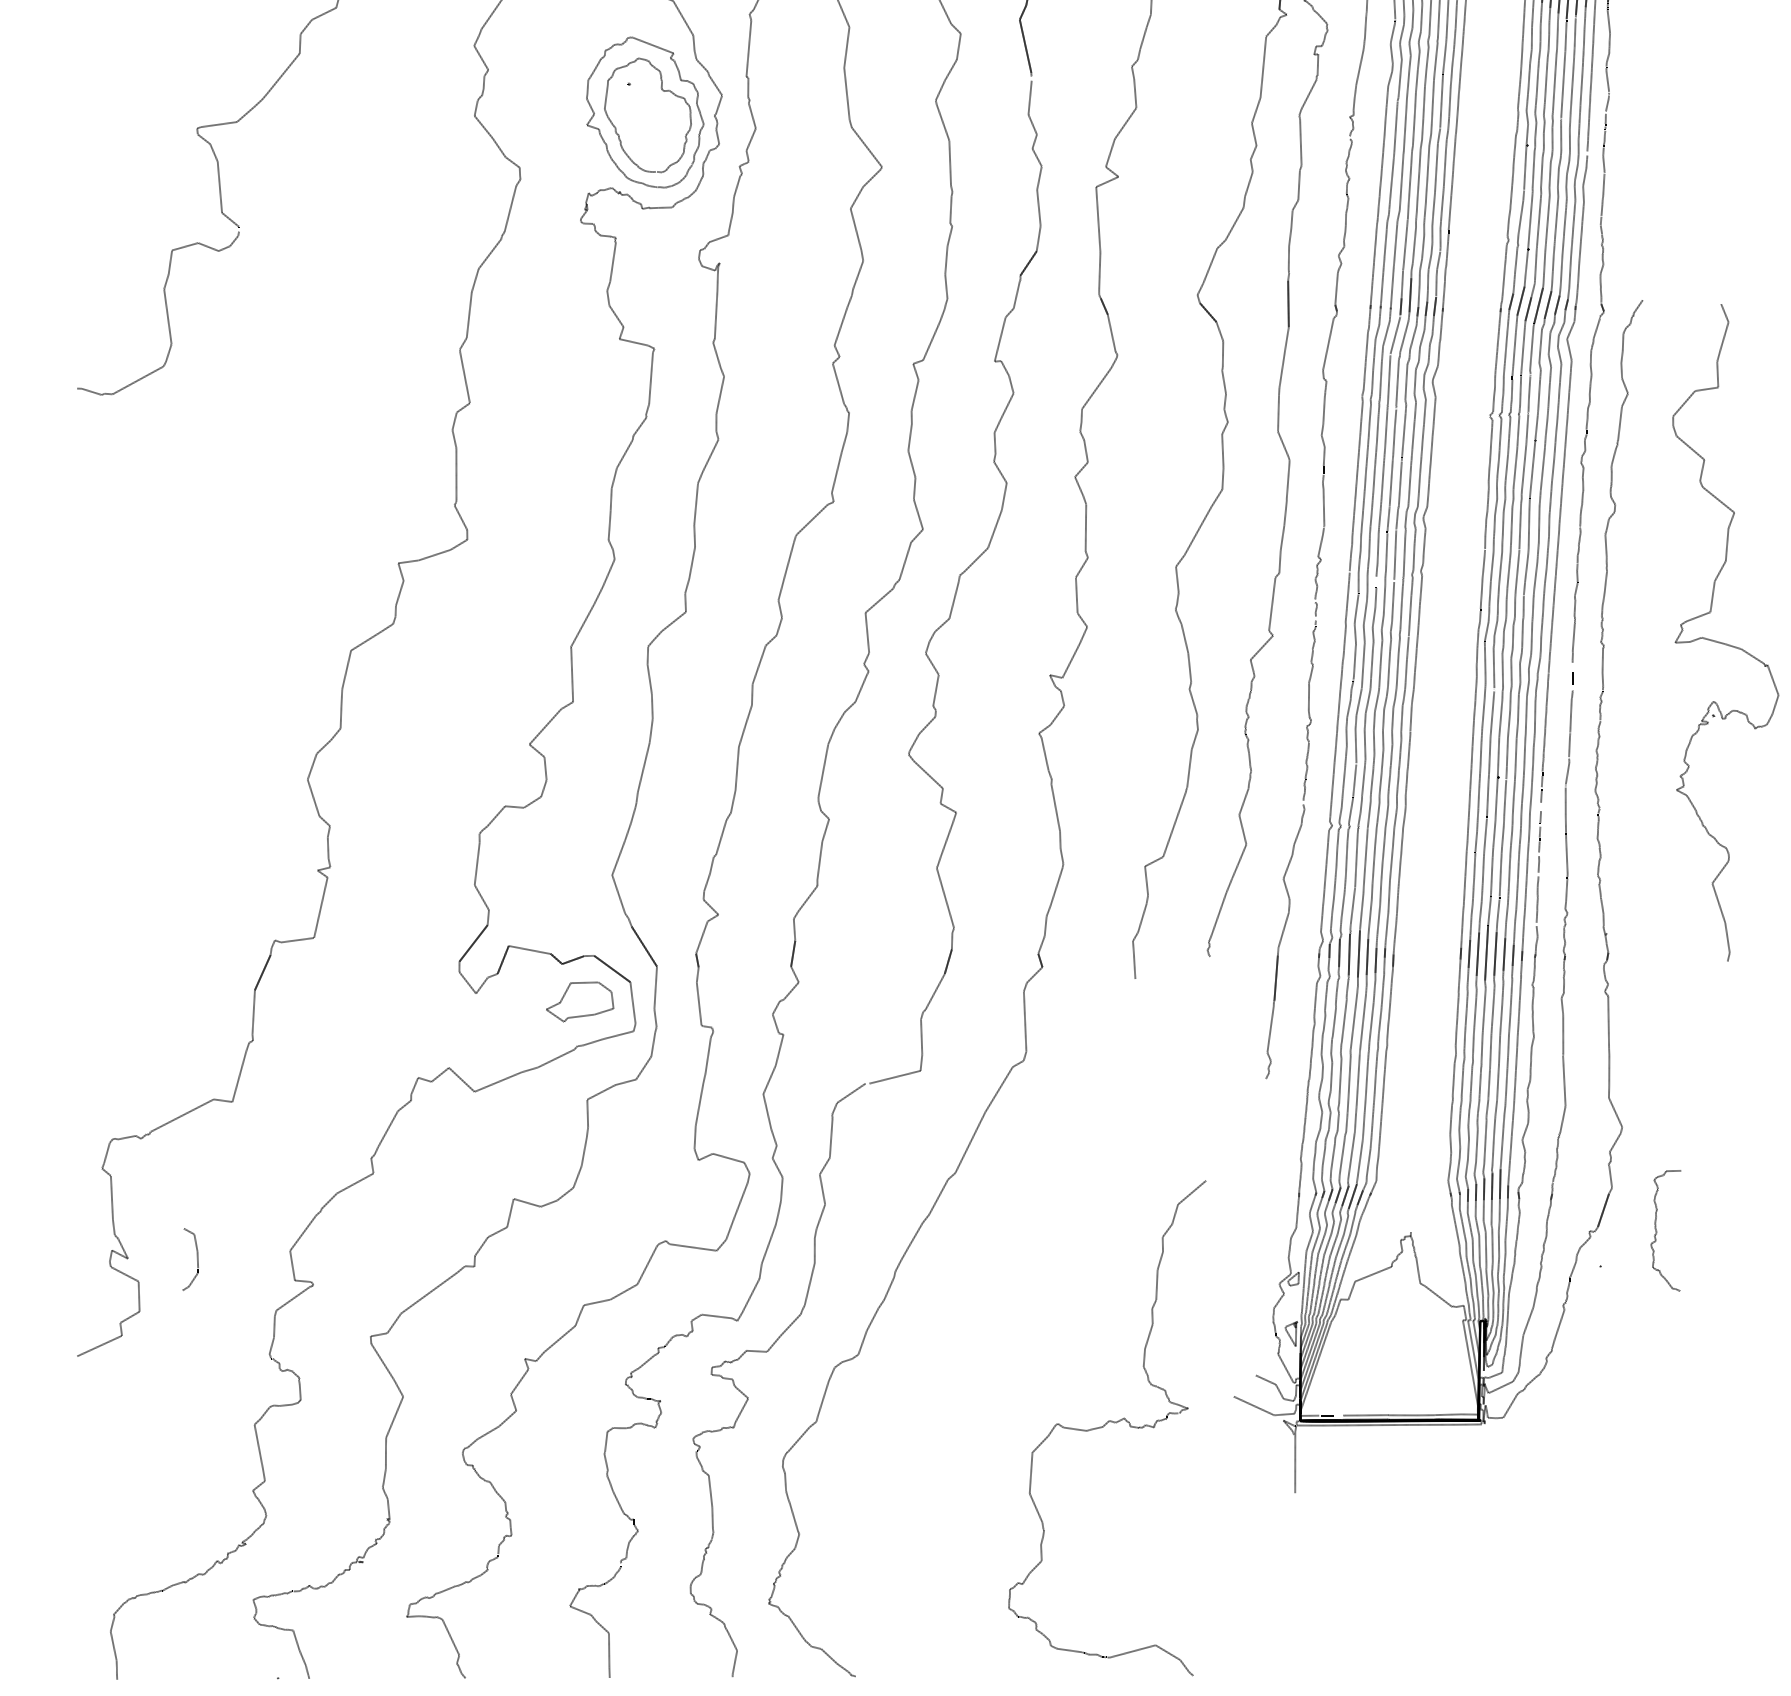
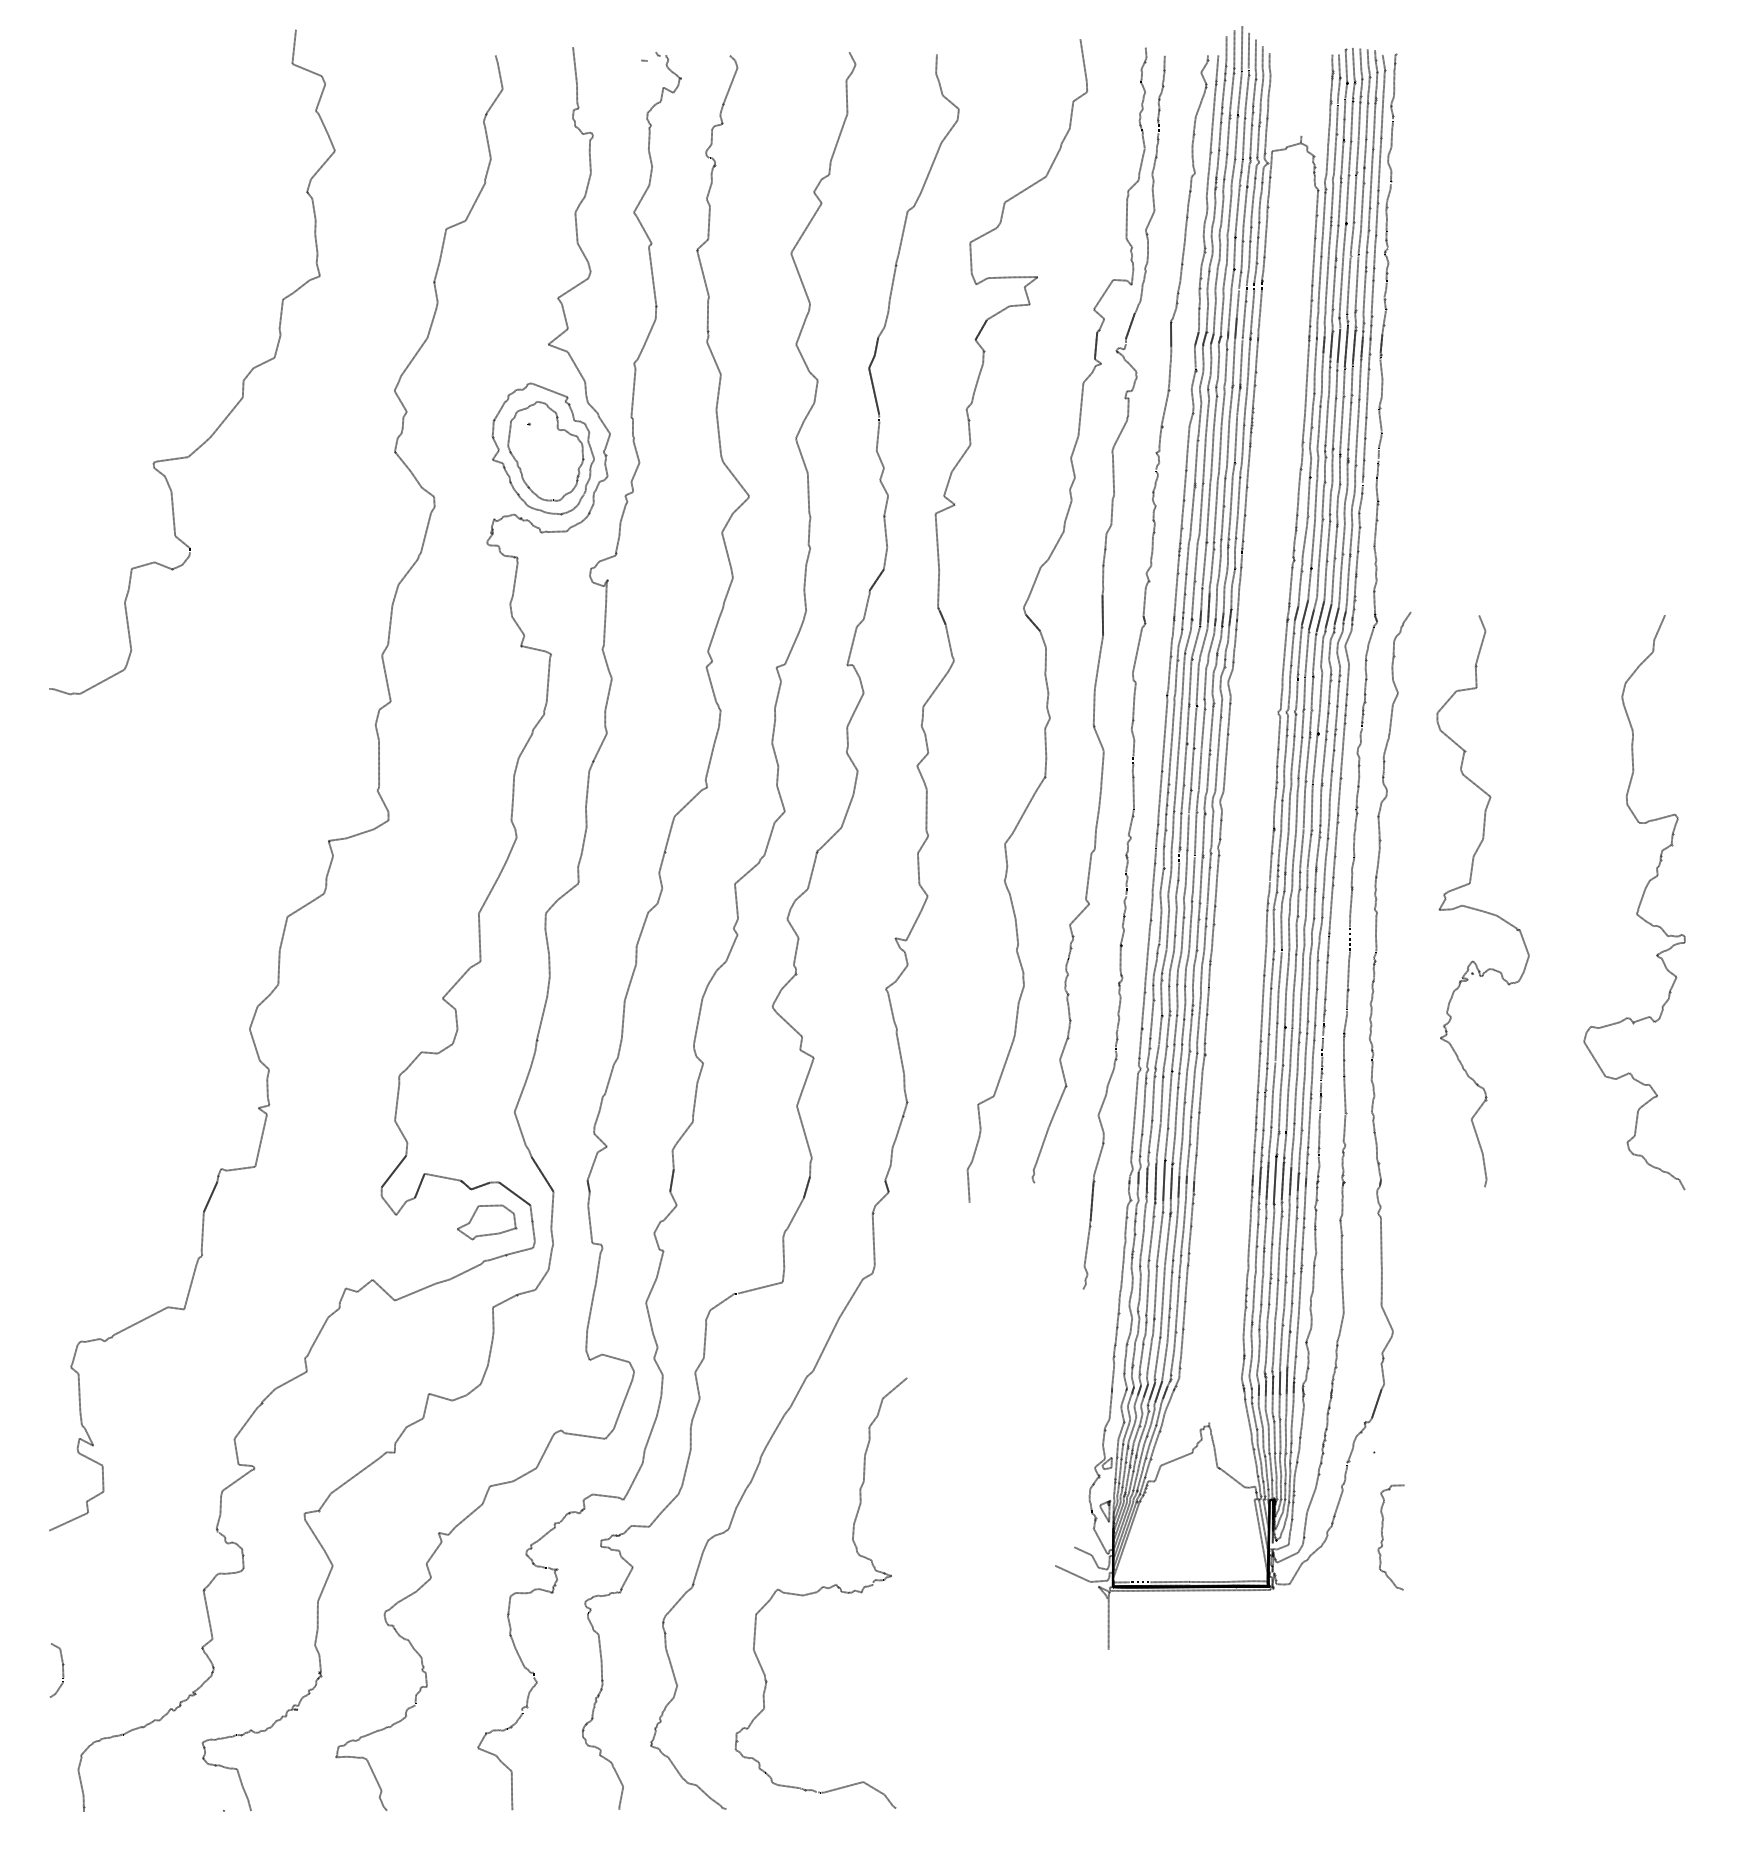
curve: (1657, 1230) -> (1383, 1537), moved
curve: (197, 1259) -> (62, 1670), moved
curve: (1105, 1426) -> (819, 1591), moved

